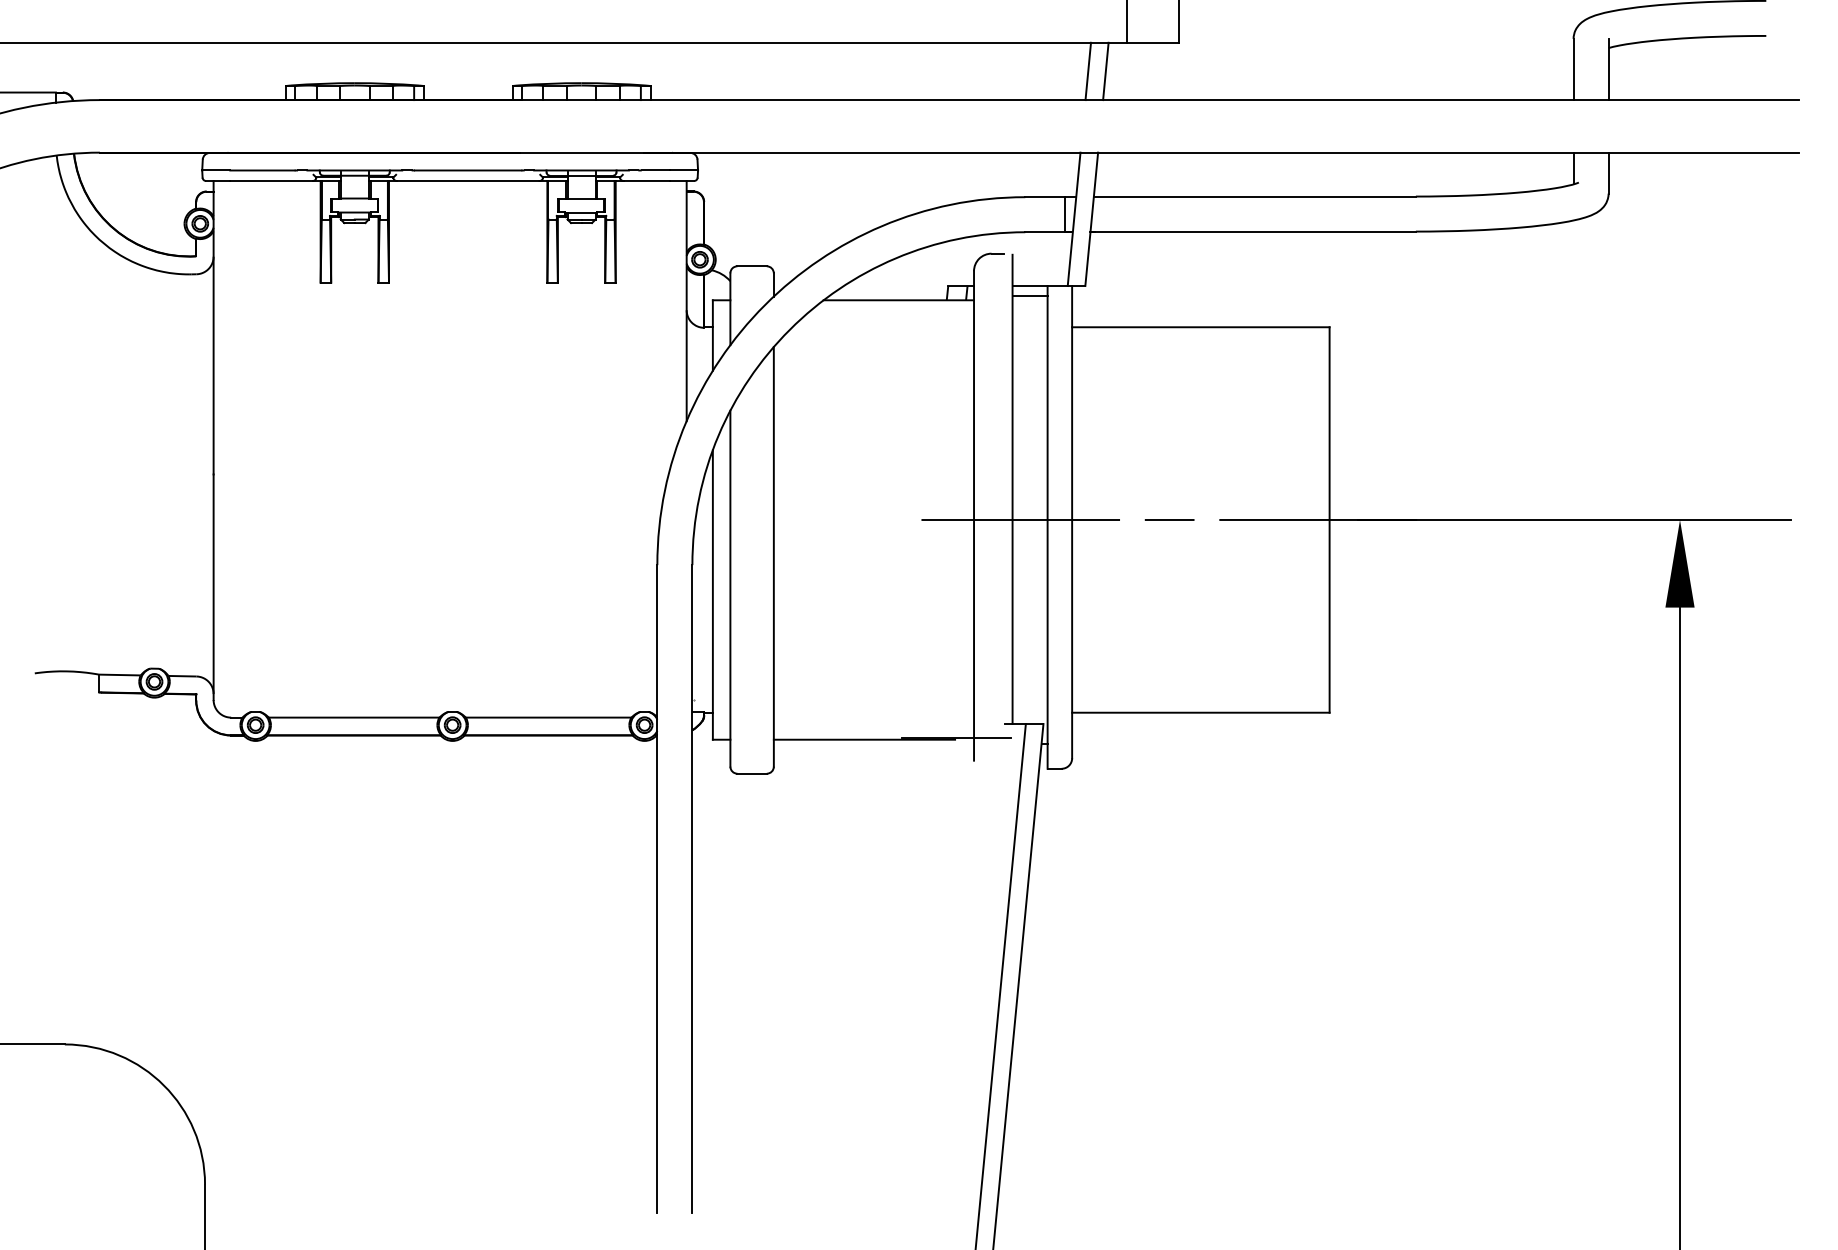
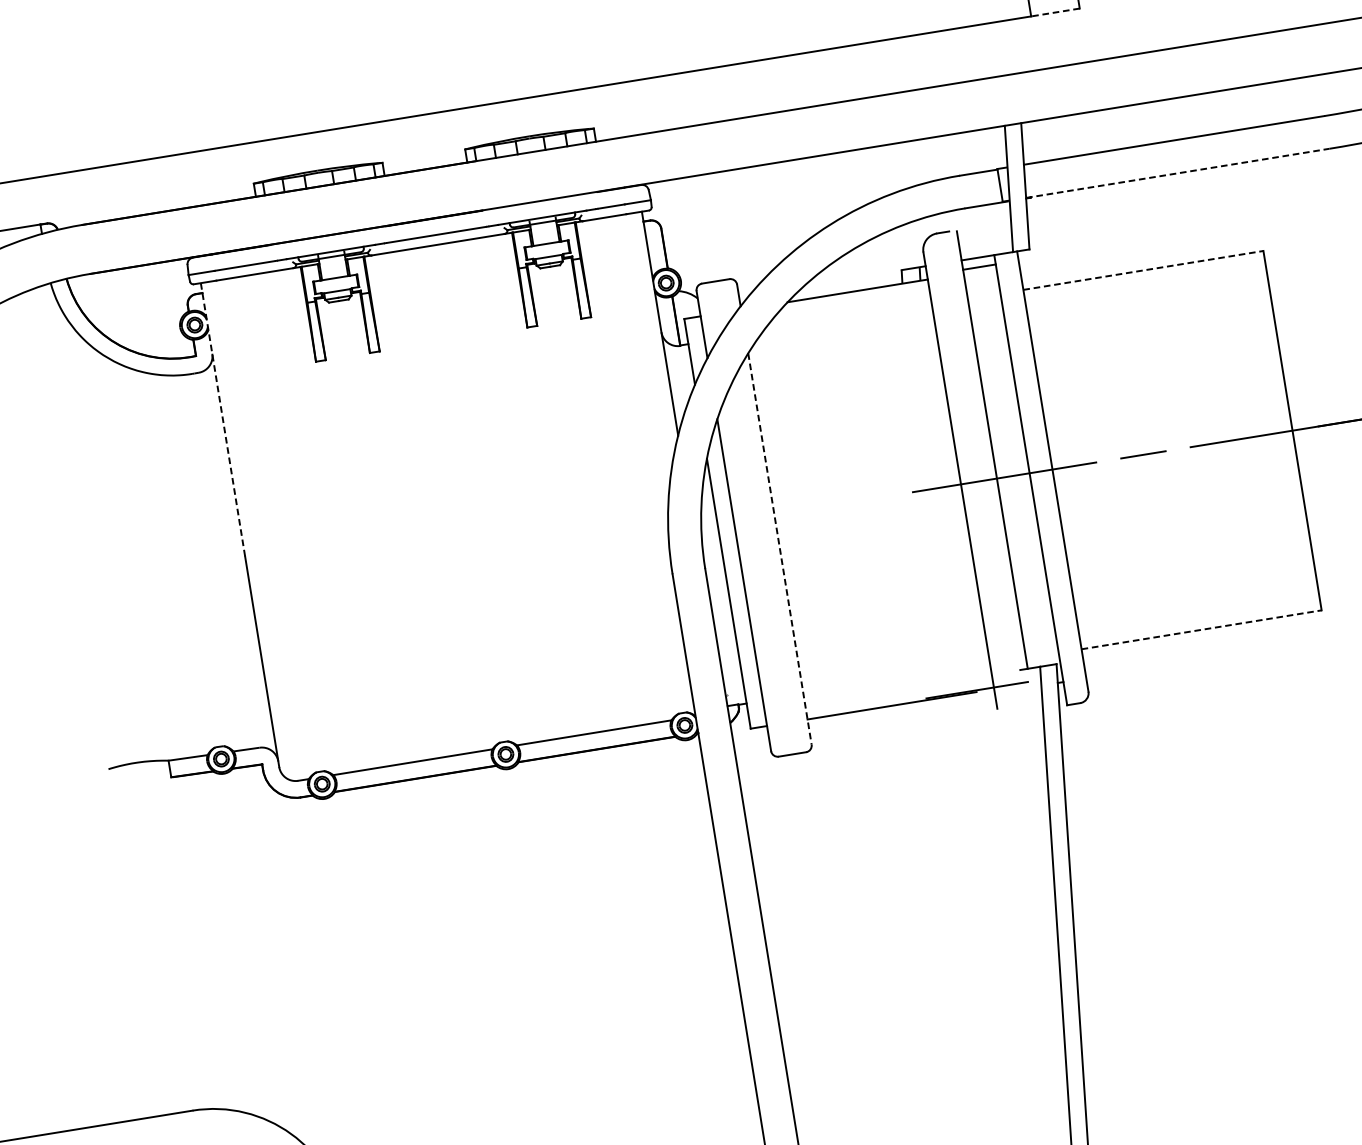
line: (1152, 42) -> (1055, 12), solid -> dashed
line: (1088, 71) -> (1000, 48), removed
line: (1105, 71) -> (1015, 46), removed
line: (1253, 231) -> (1178, 173), solid -> dashed
line: (213, 327) -> (222, 419), solid -> dashed
line: (1200, 327) -> (1143, 270), solid -> dashed
line: (773, 556) -> (779, 548), solid -> dashed
line: (1200, 712) -> (1201, 629), solid -> dashed

